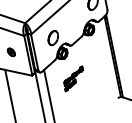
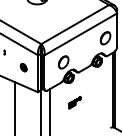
part: (73, 78) -> (74, 102), size x0.6

